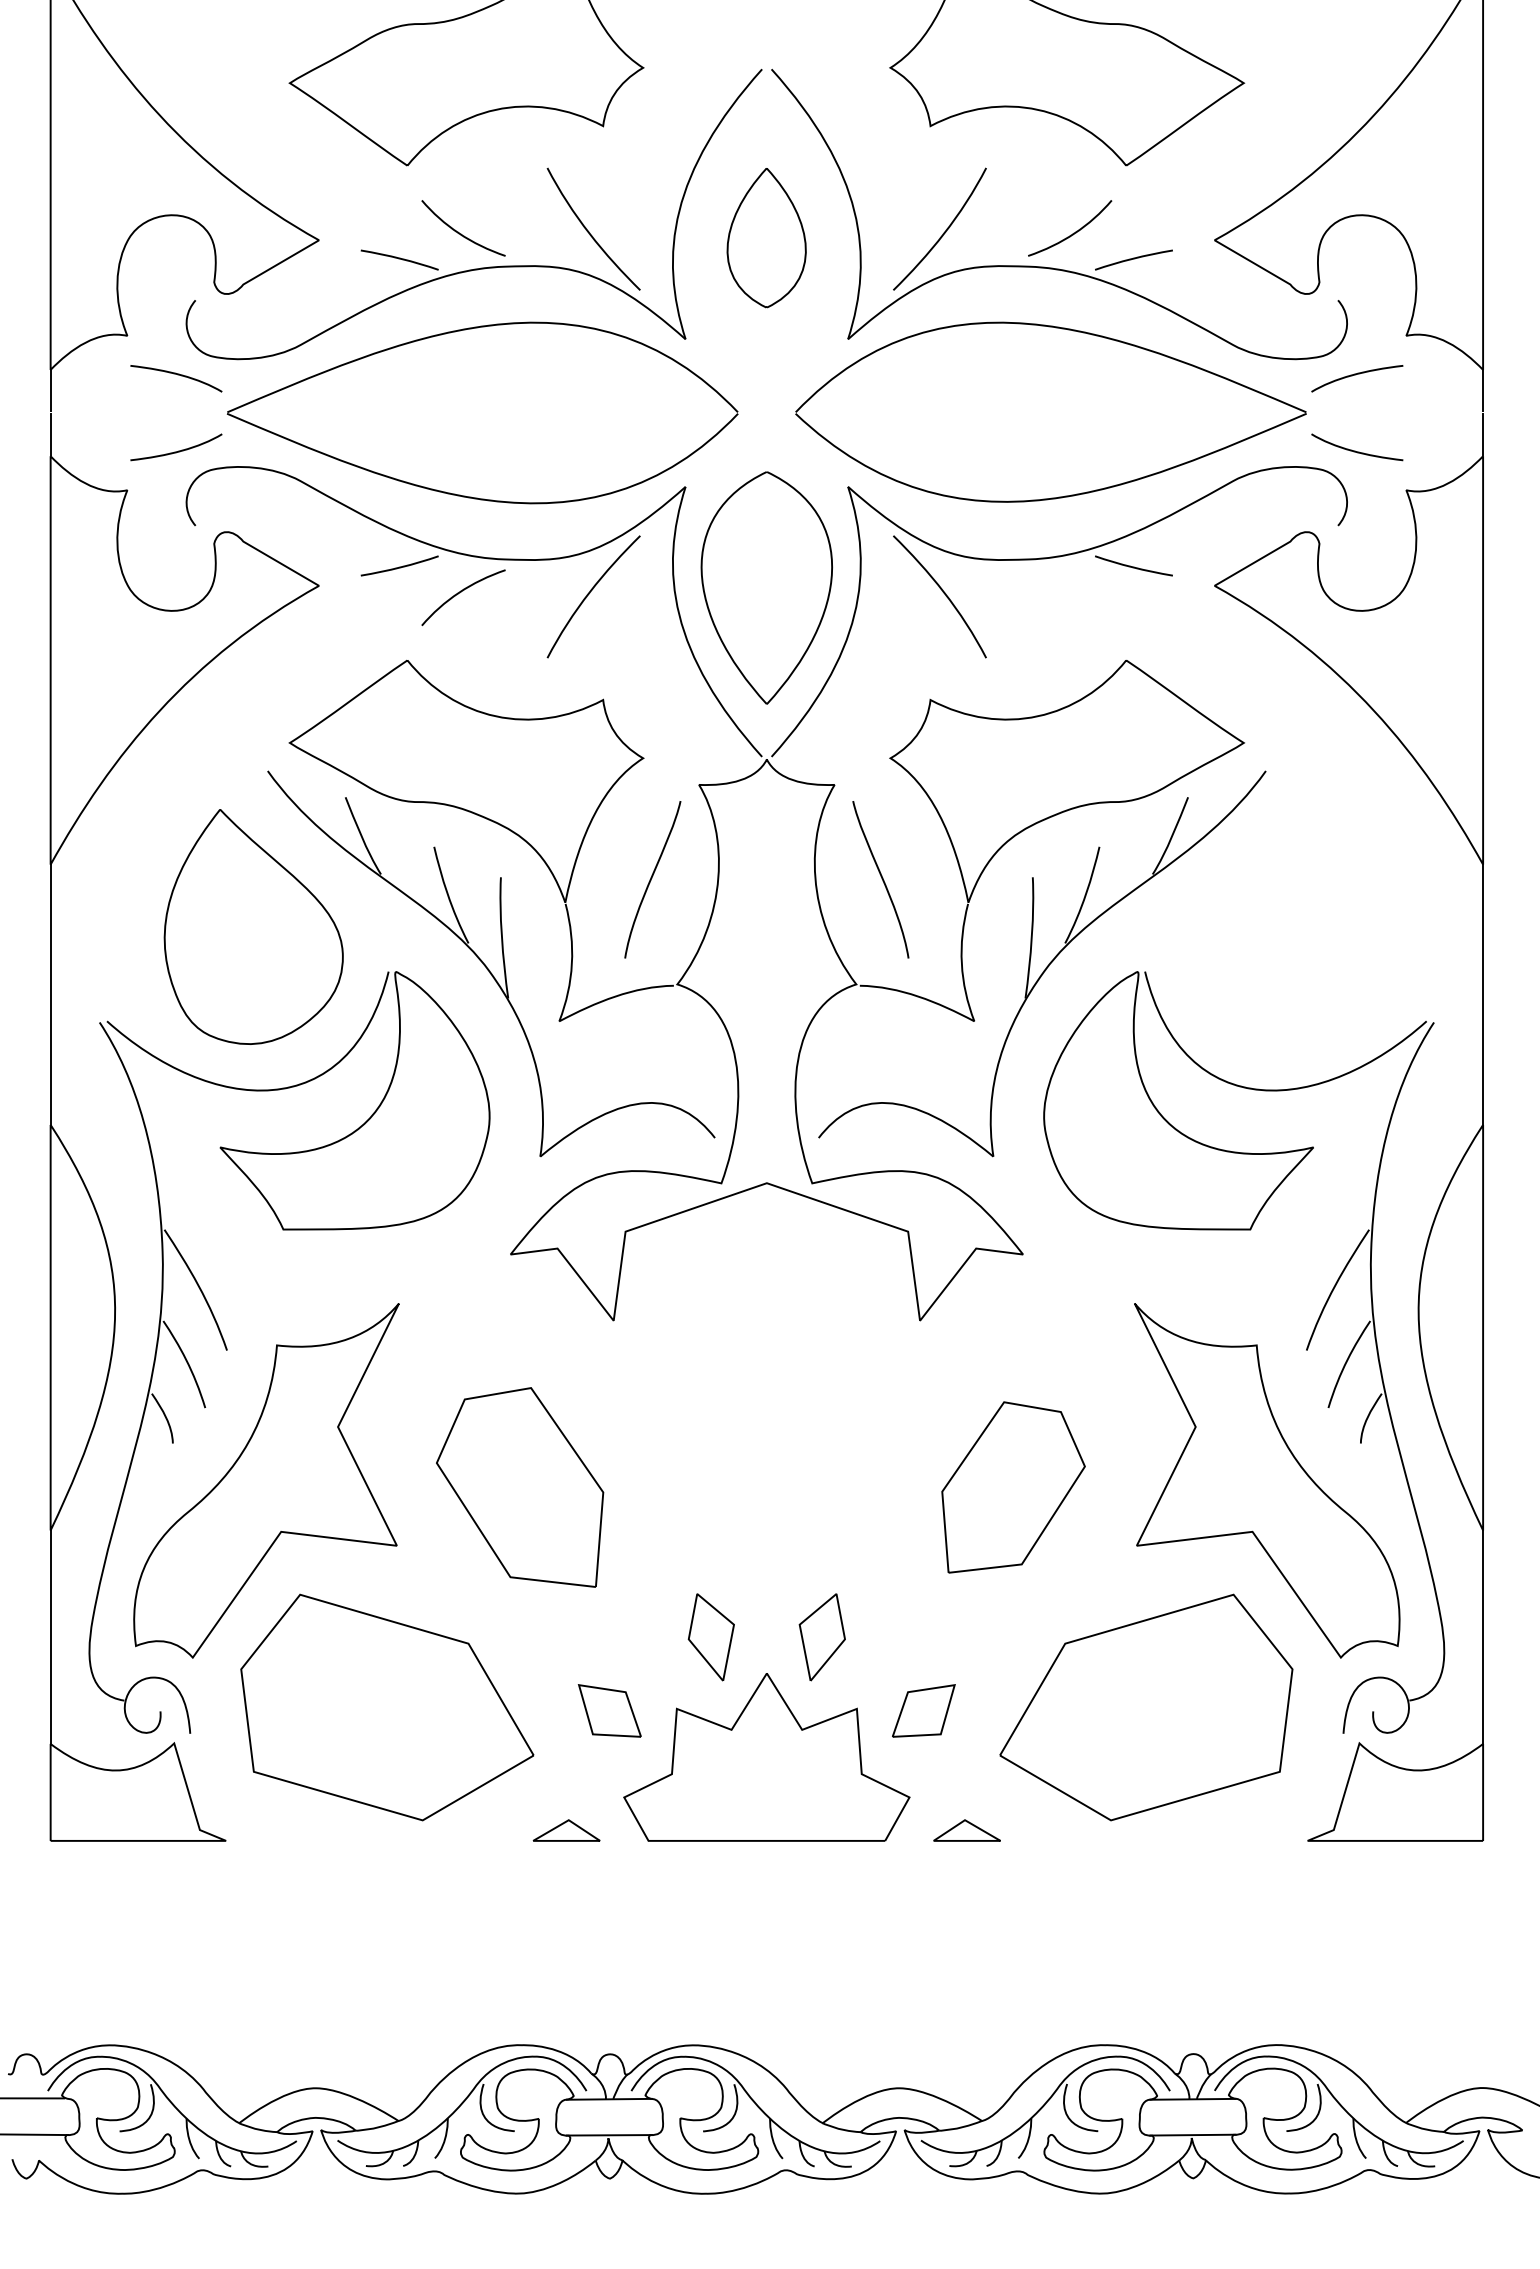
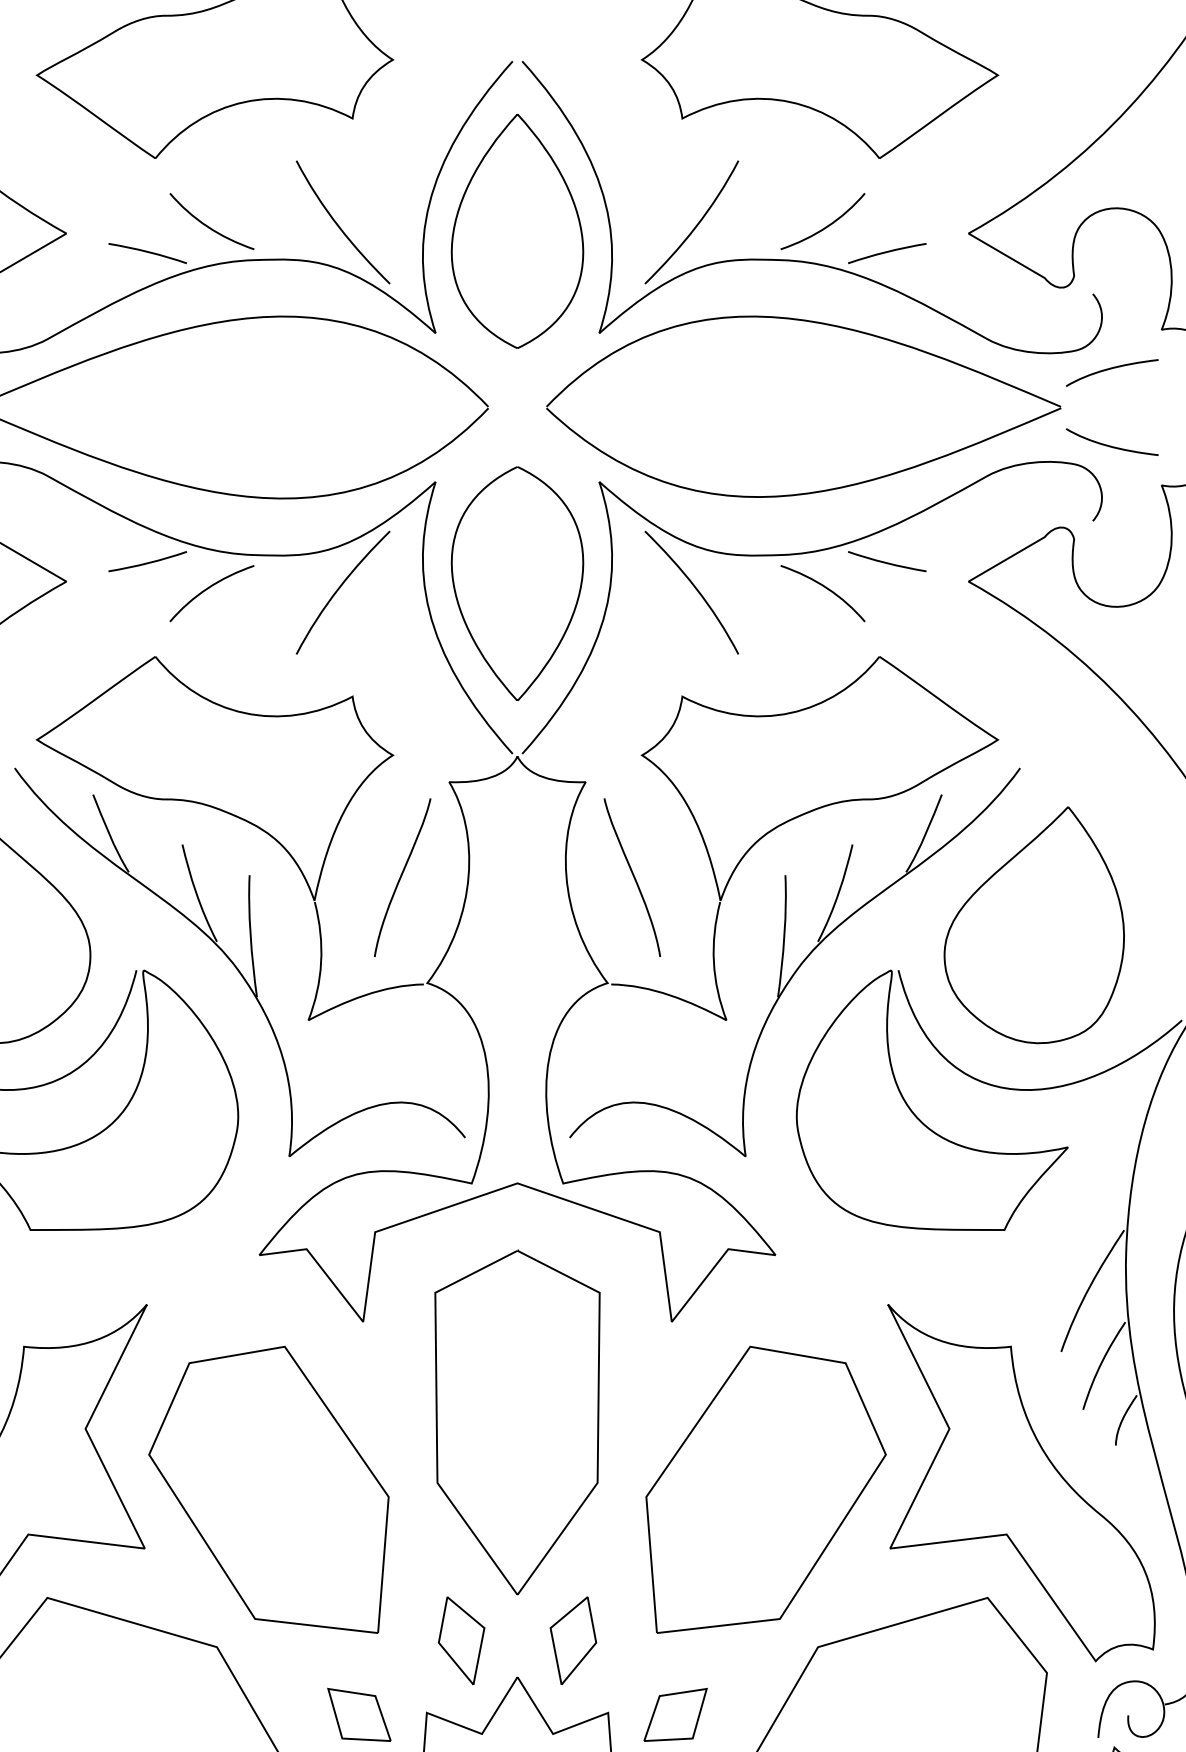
part: (766, 237) -> (517, 230), size x1.67
curve: (1073, 593) -> (826, 589), added
part: (1279, 926) -> (1033, 924), added
part: (766, 1419) -> (517, 1421), added
part: (519, 1487) -> (268, 1489), size x1.43
part: (1013, 1487) -> (765, 1489), size x1.67

